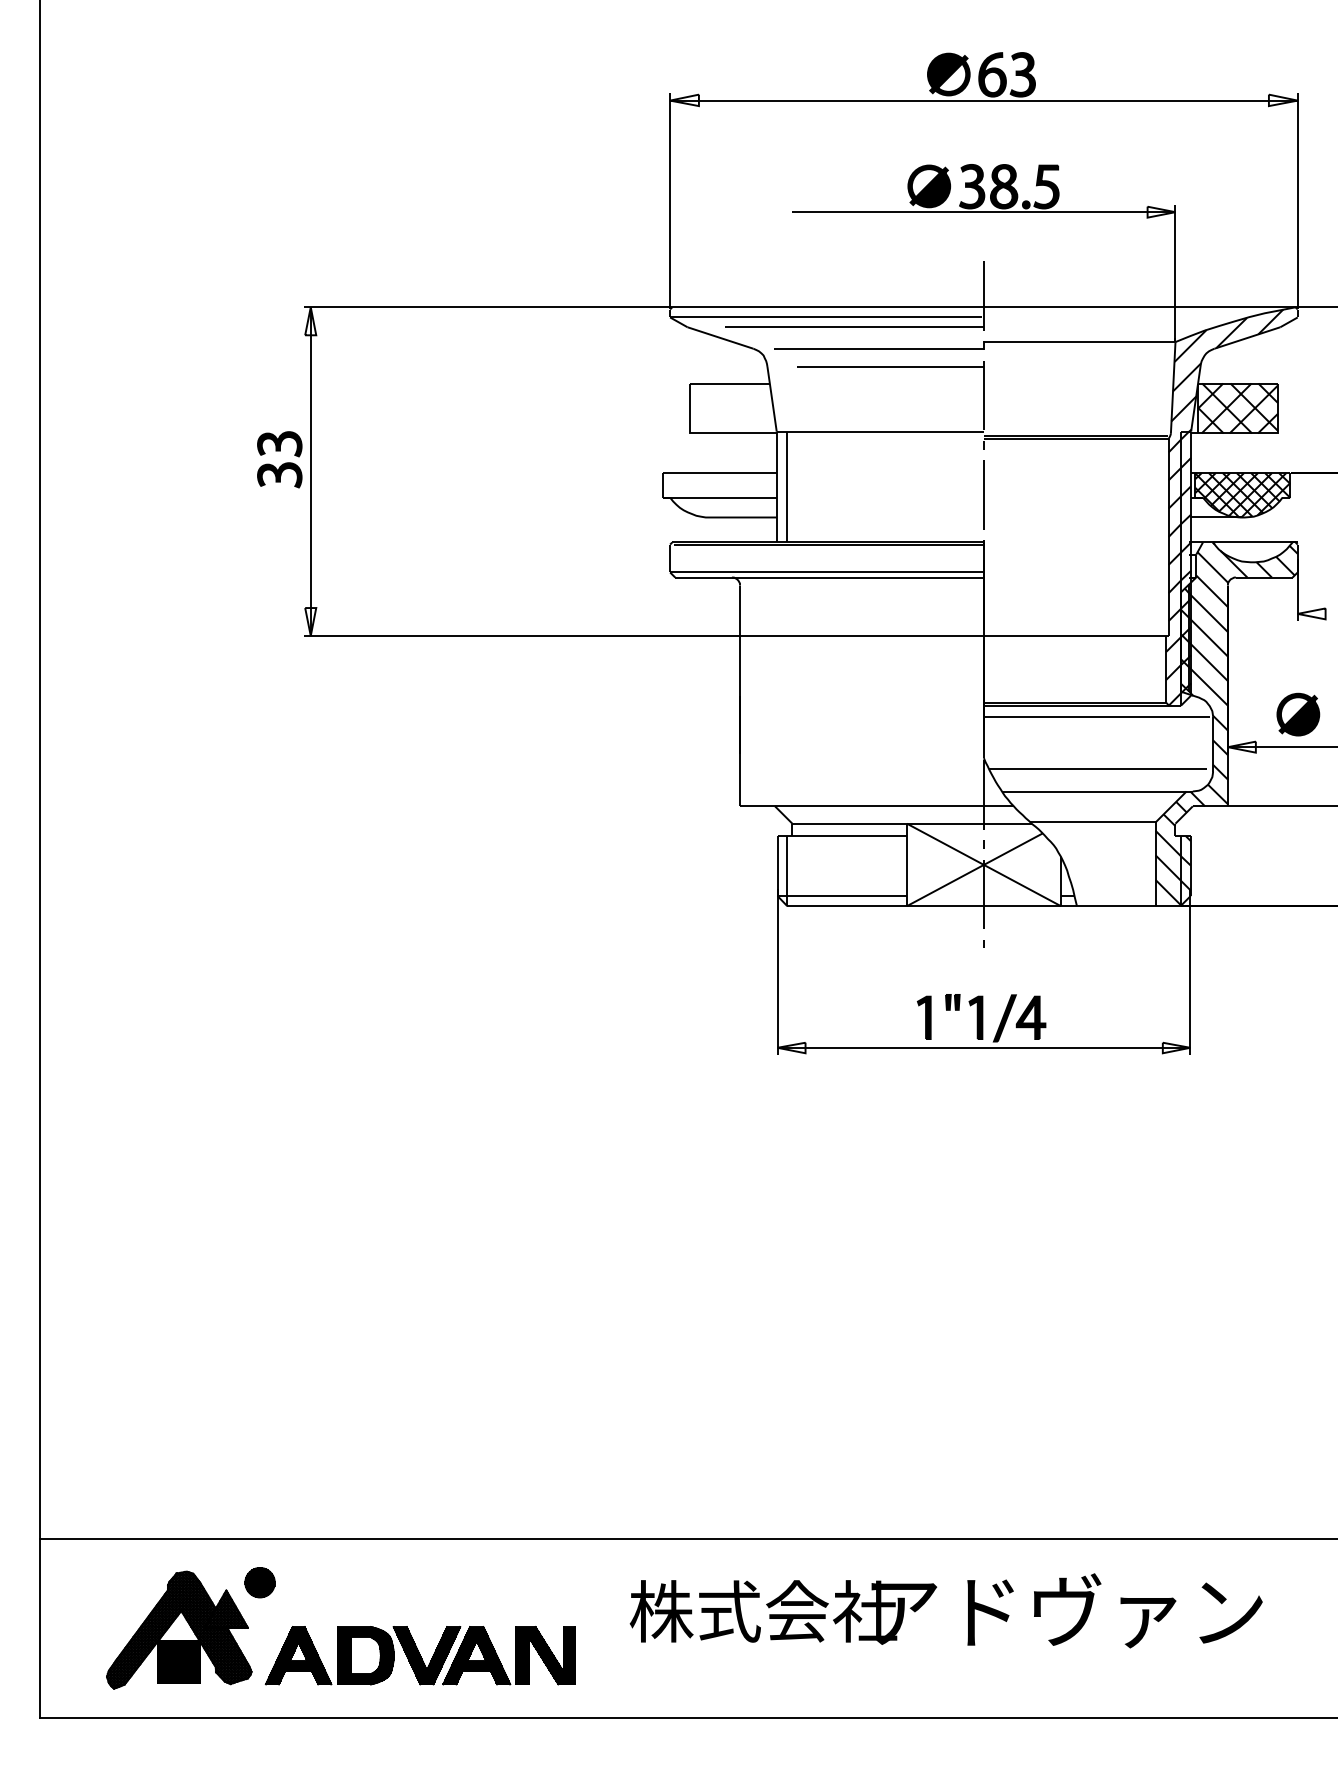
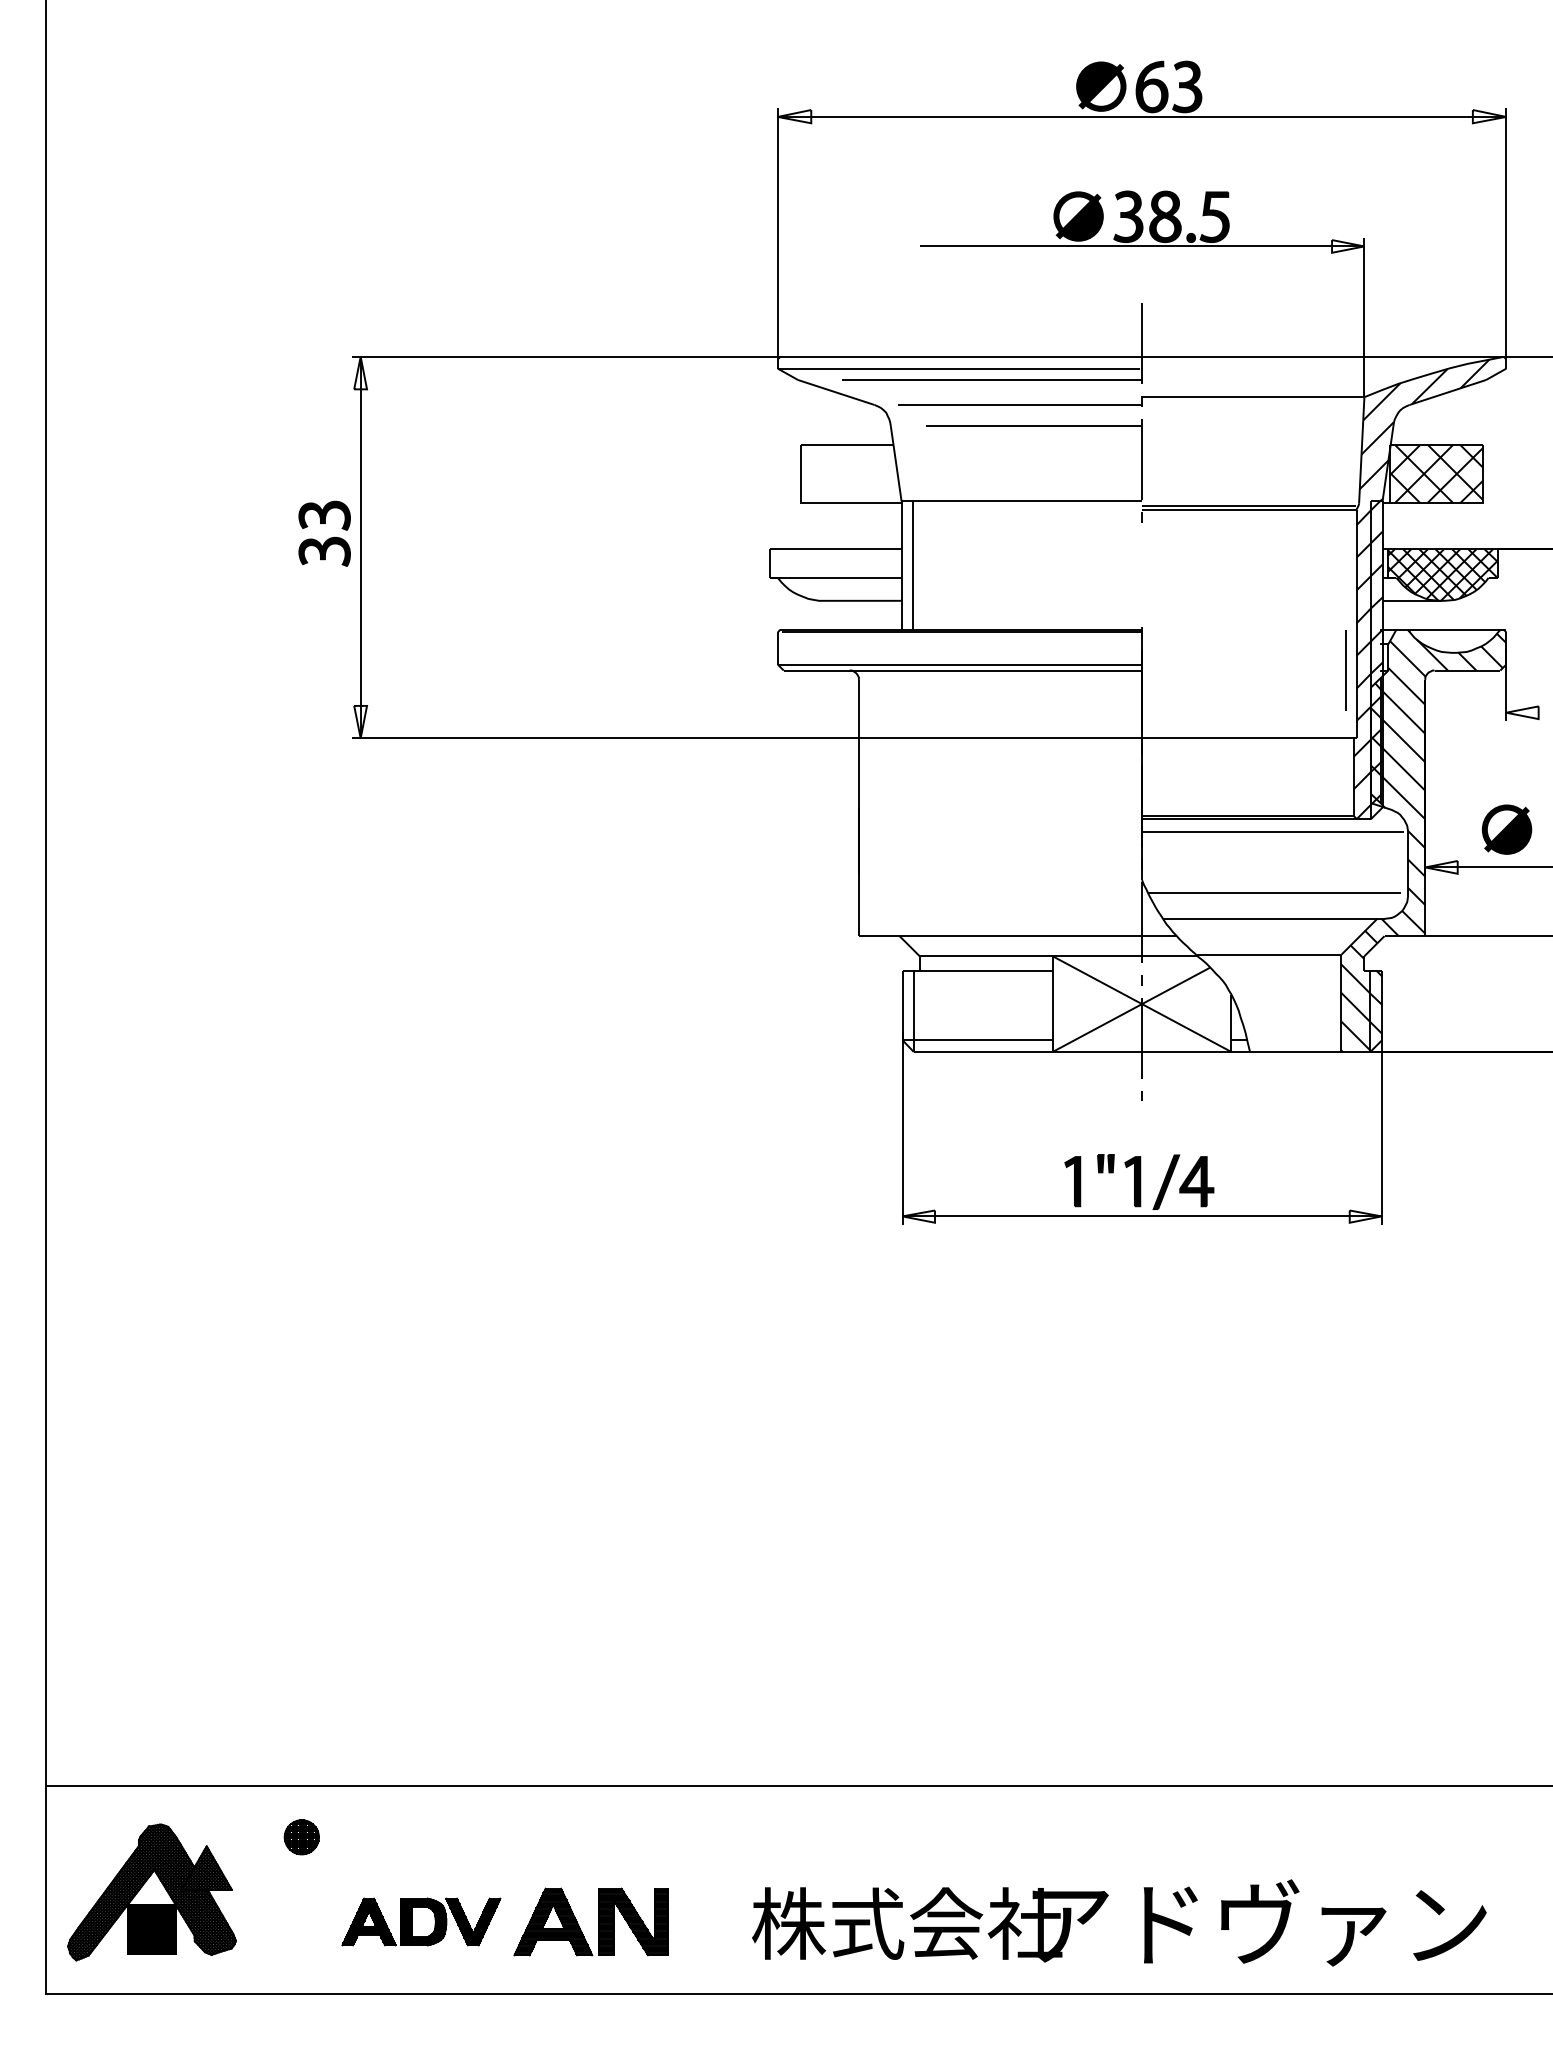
line: (983, 495) -> (1345, 670), moved
text: (946, 1610) -> (1119, 1922), moved
part: (178, 1630) -> (151, 1892), moved
part: (363, 1655) -> (421, 1921), size x0.7

